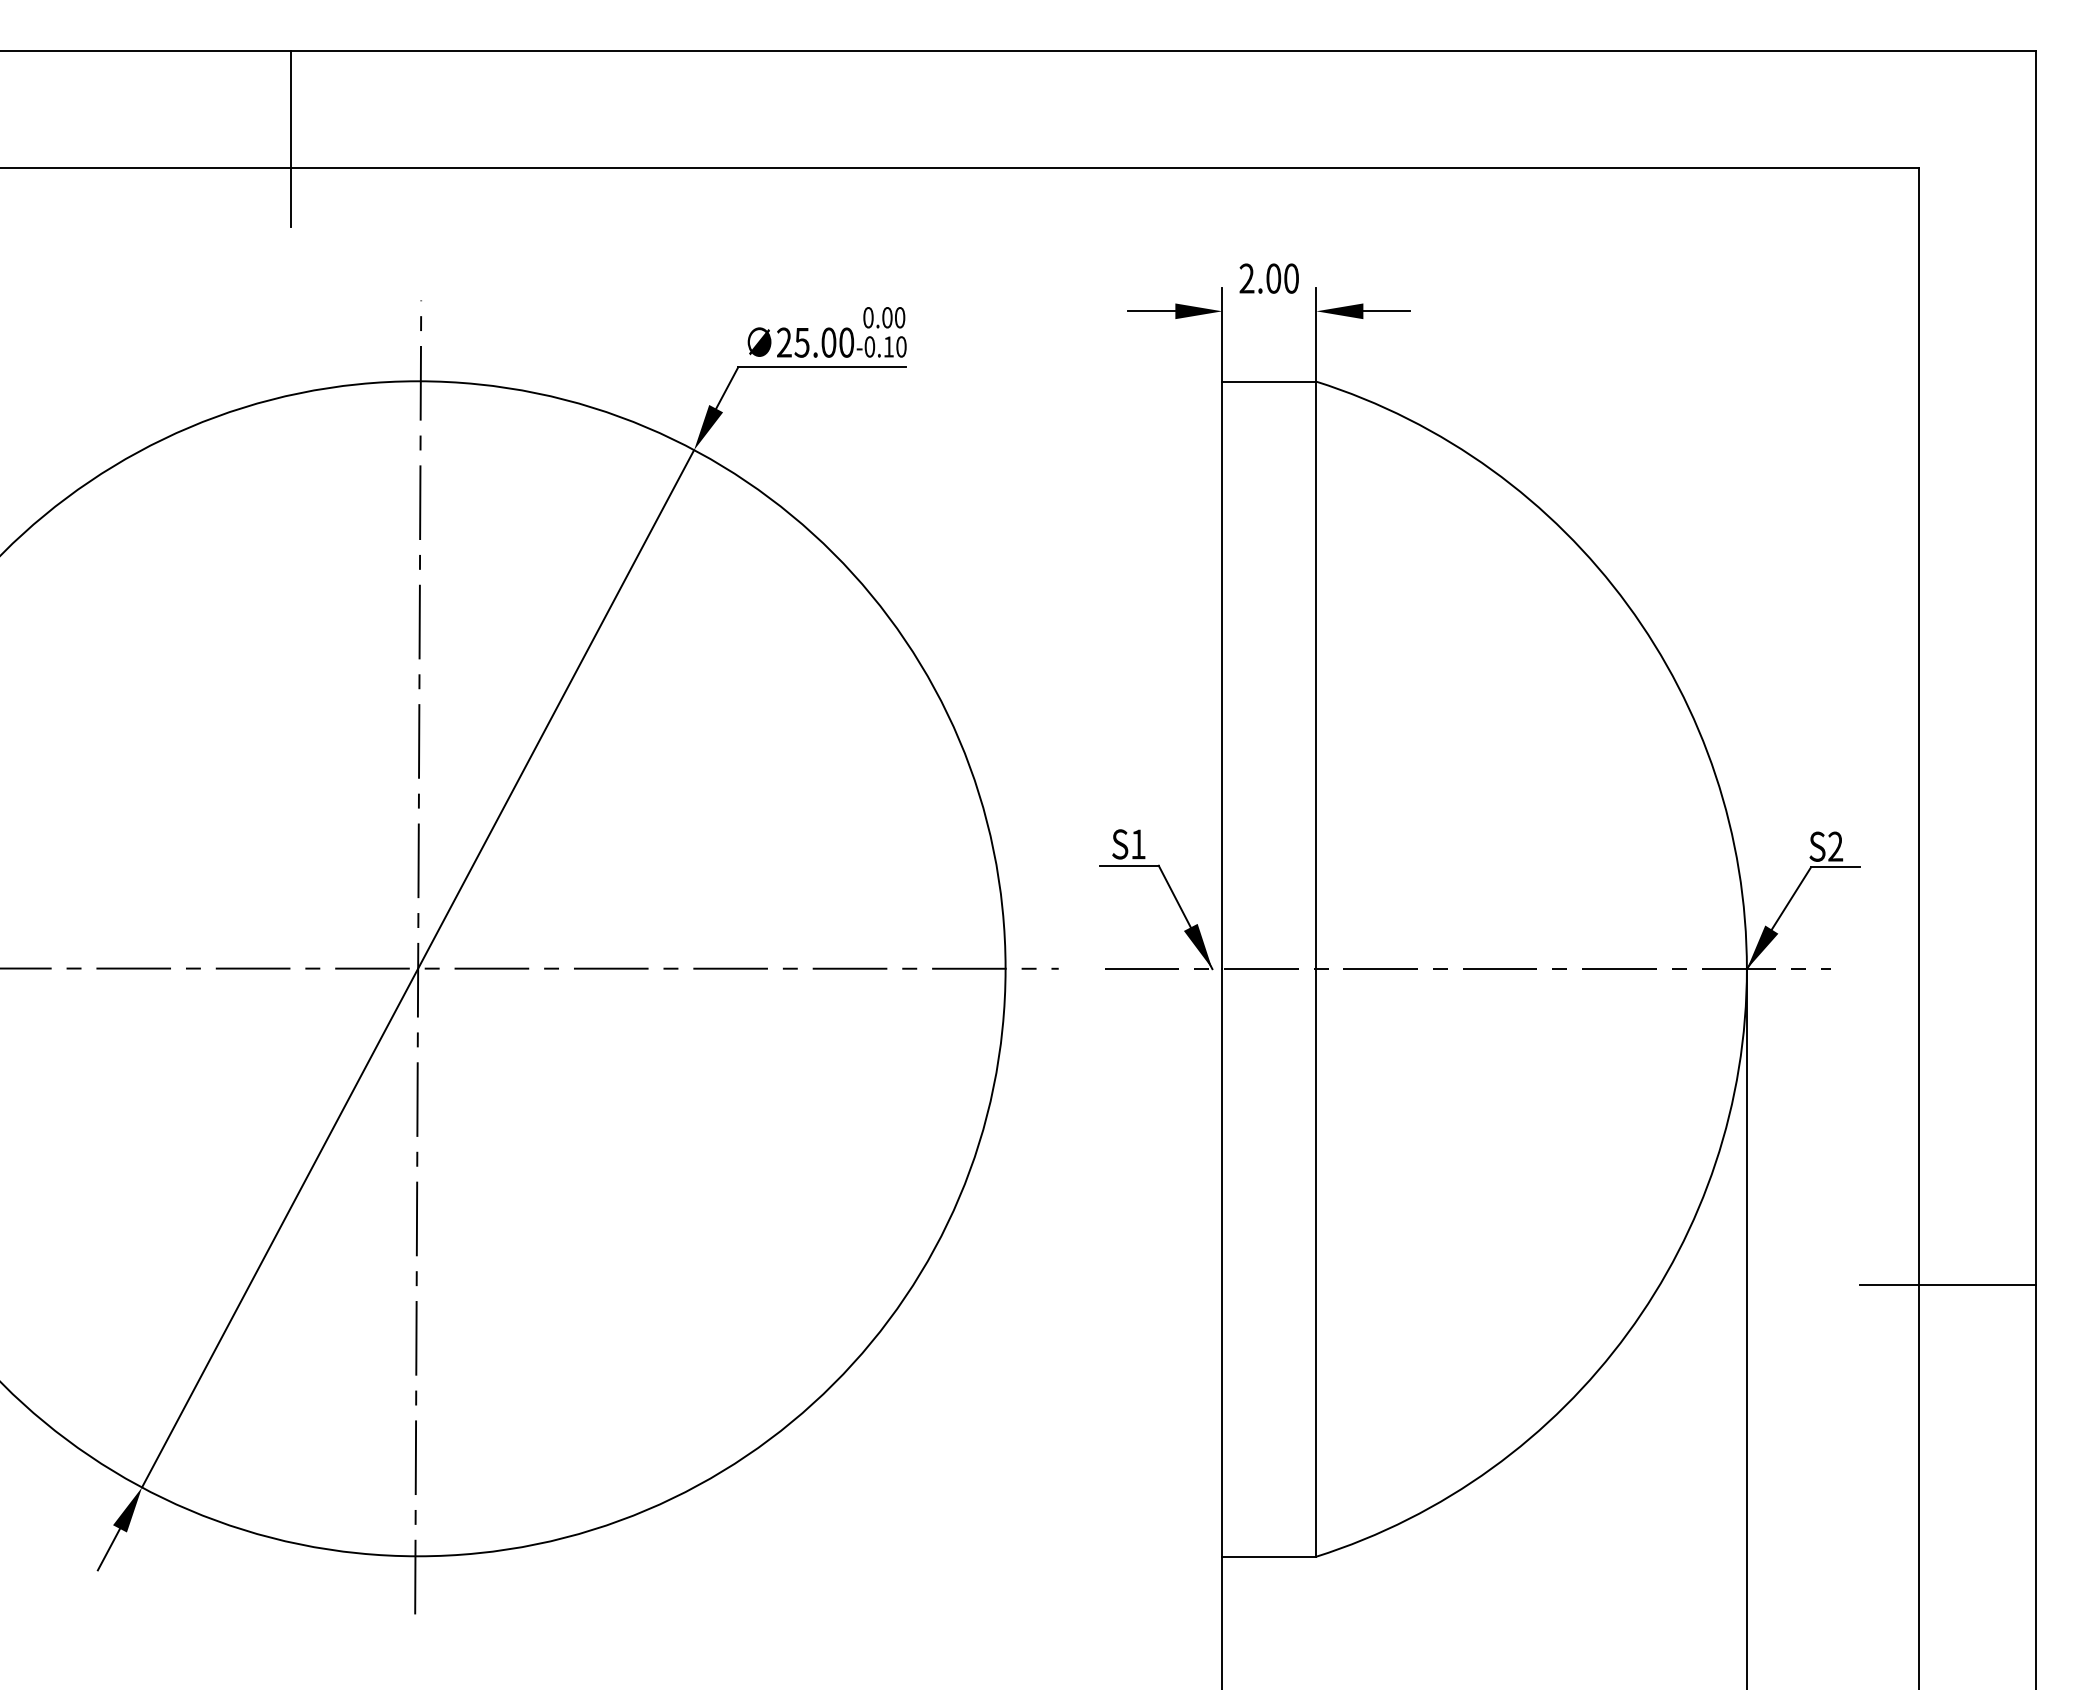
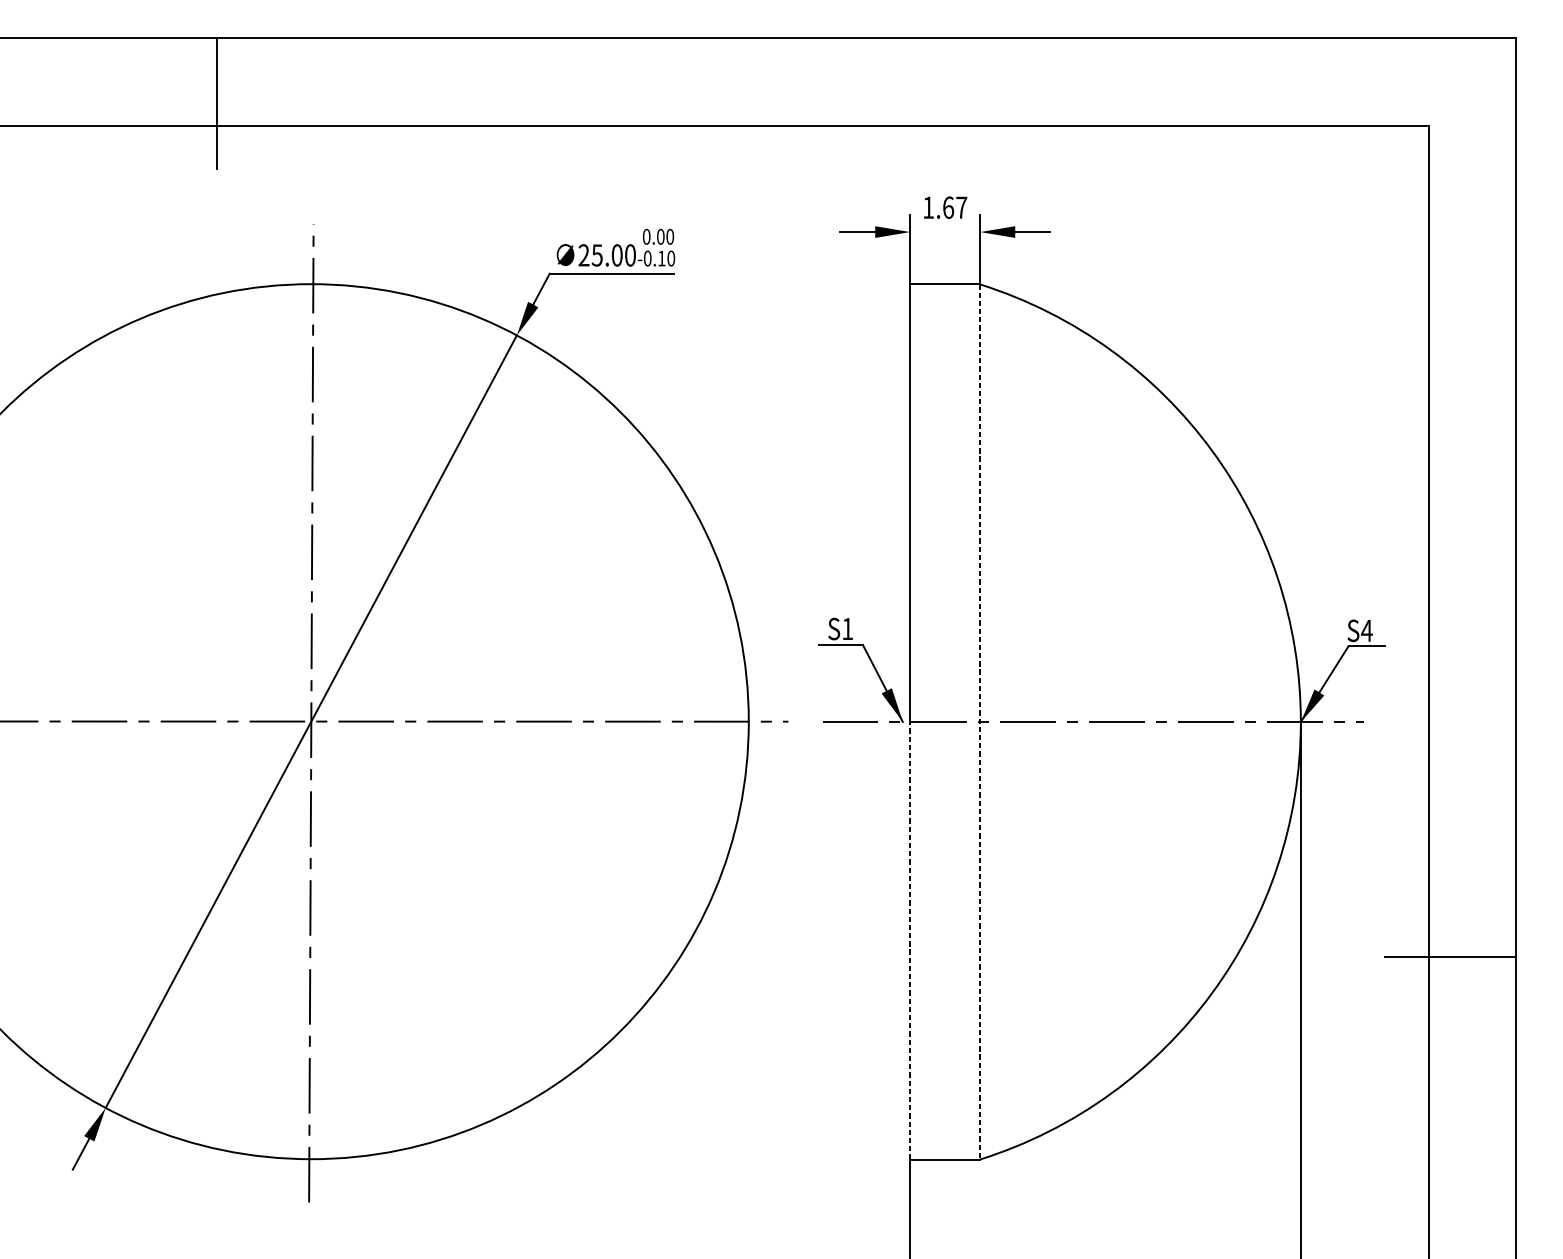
text: (1268, 278) -> (944, 207), 2.00 -> 1.67
text: (1835, 846) -> (1366, 630), S2 -> S4
line: (1316, 969) -> (980, 722), solid -> dashed
line: (1222, 1262) -> (910, 940), solid -> dashed

